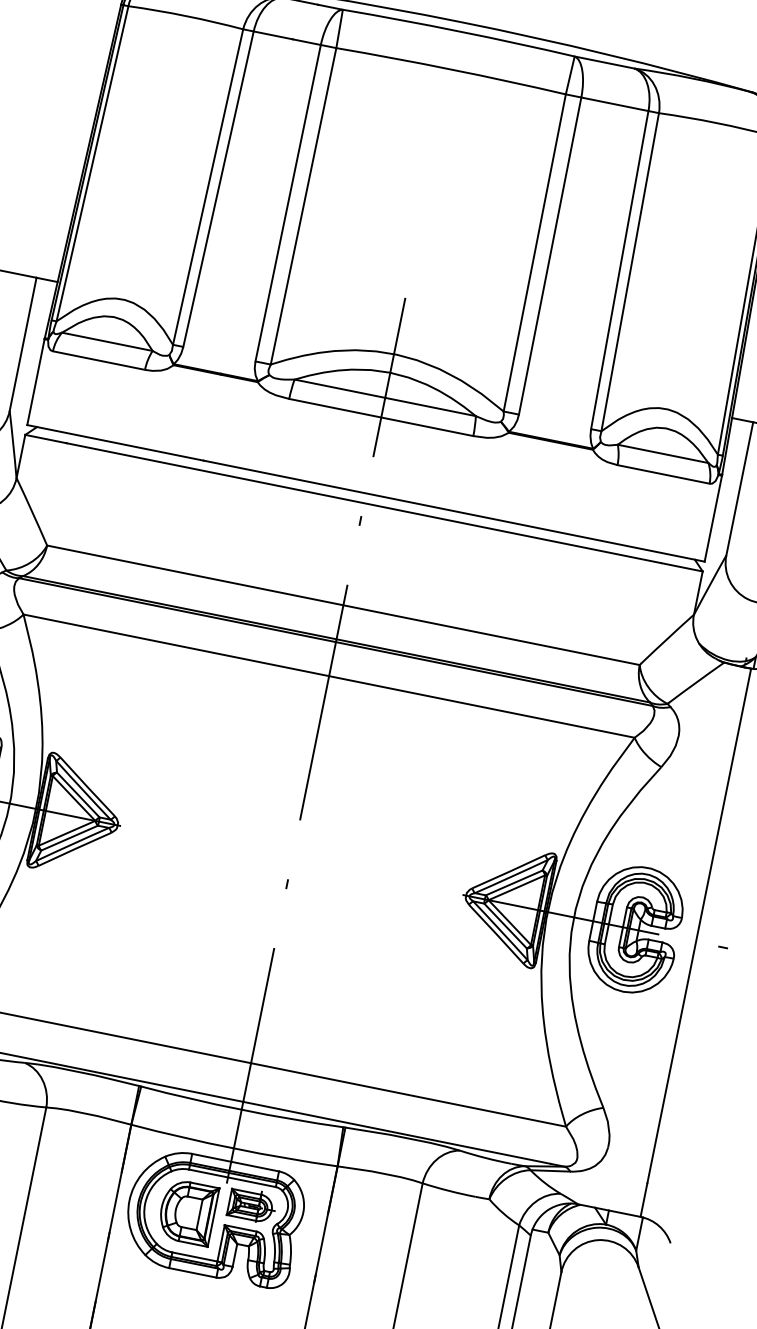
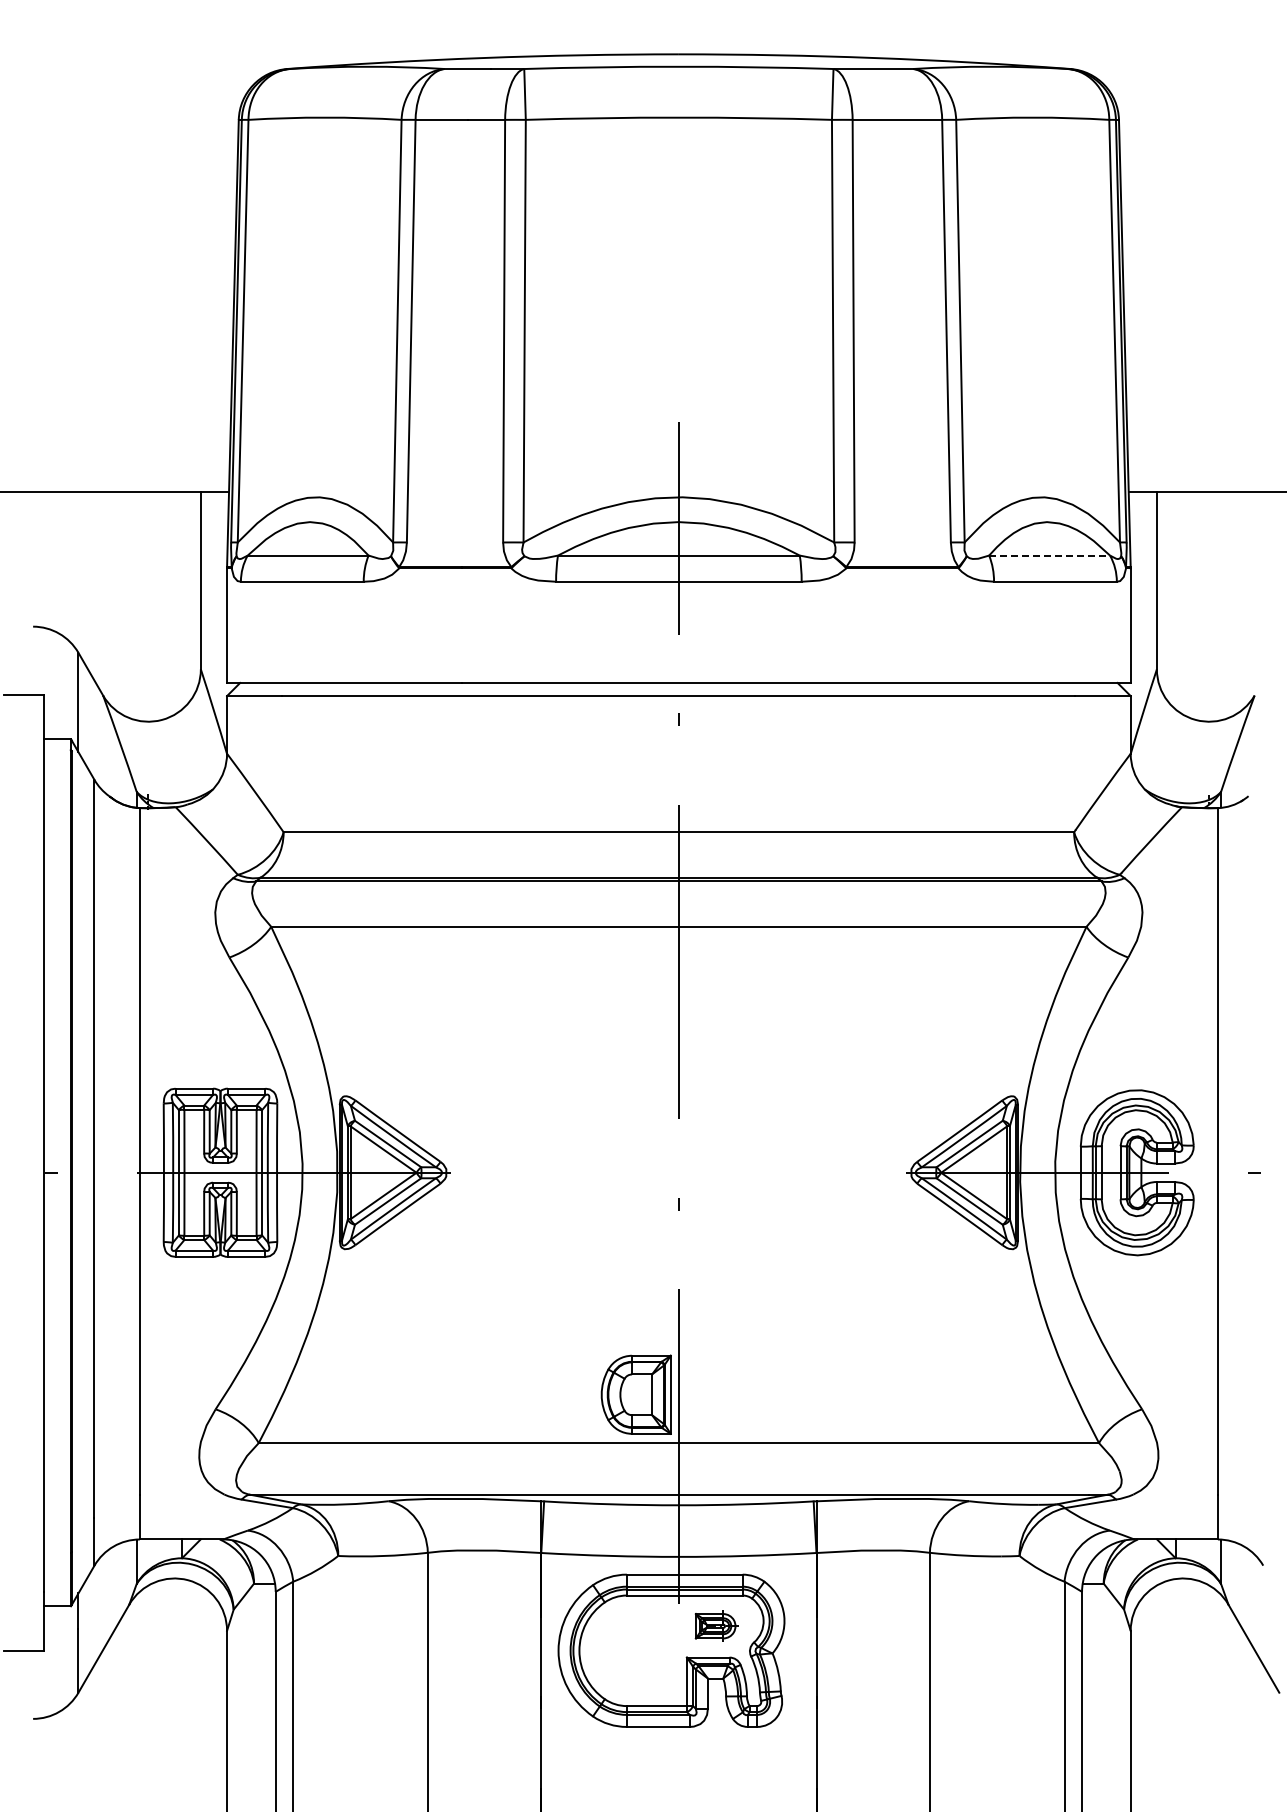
line: (663, 453) -> (1050, 555), solid -> dashed
part: (251, 1205) -> (716, 1625), size x0.7
part: (187, 1212) -> (635, 1394), moved

